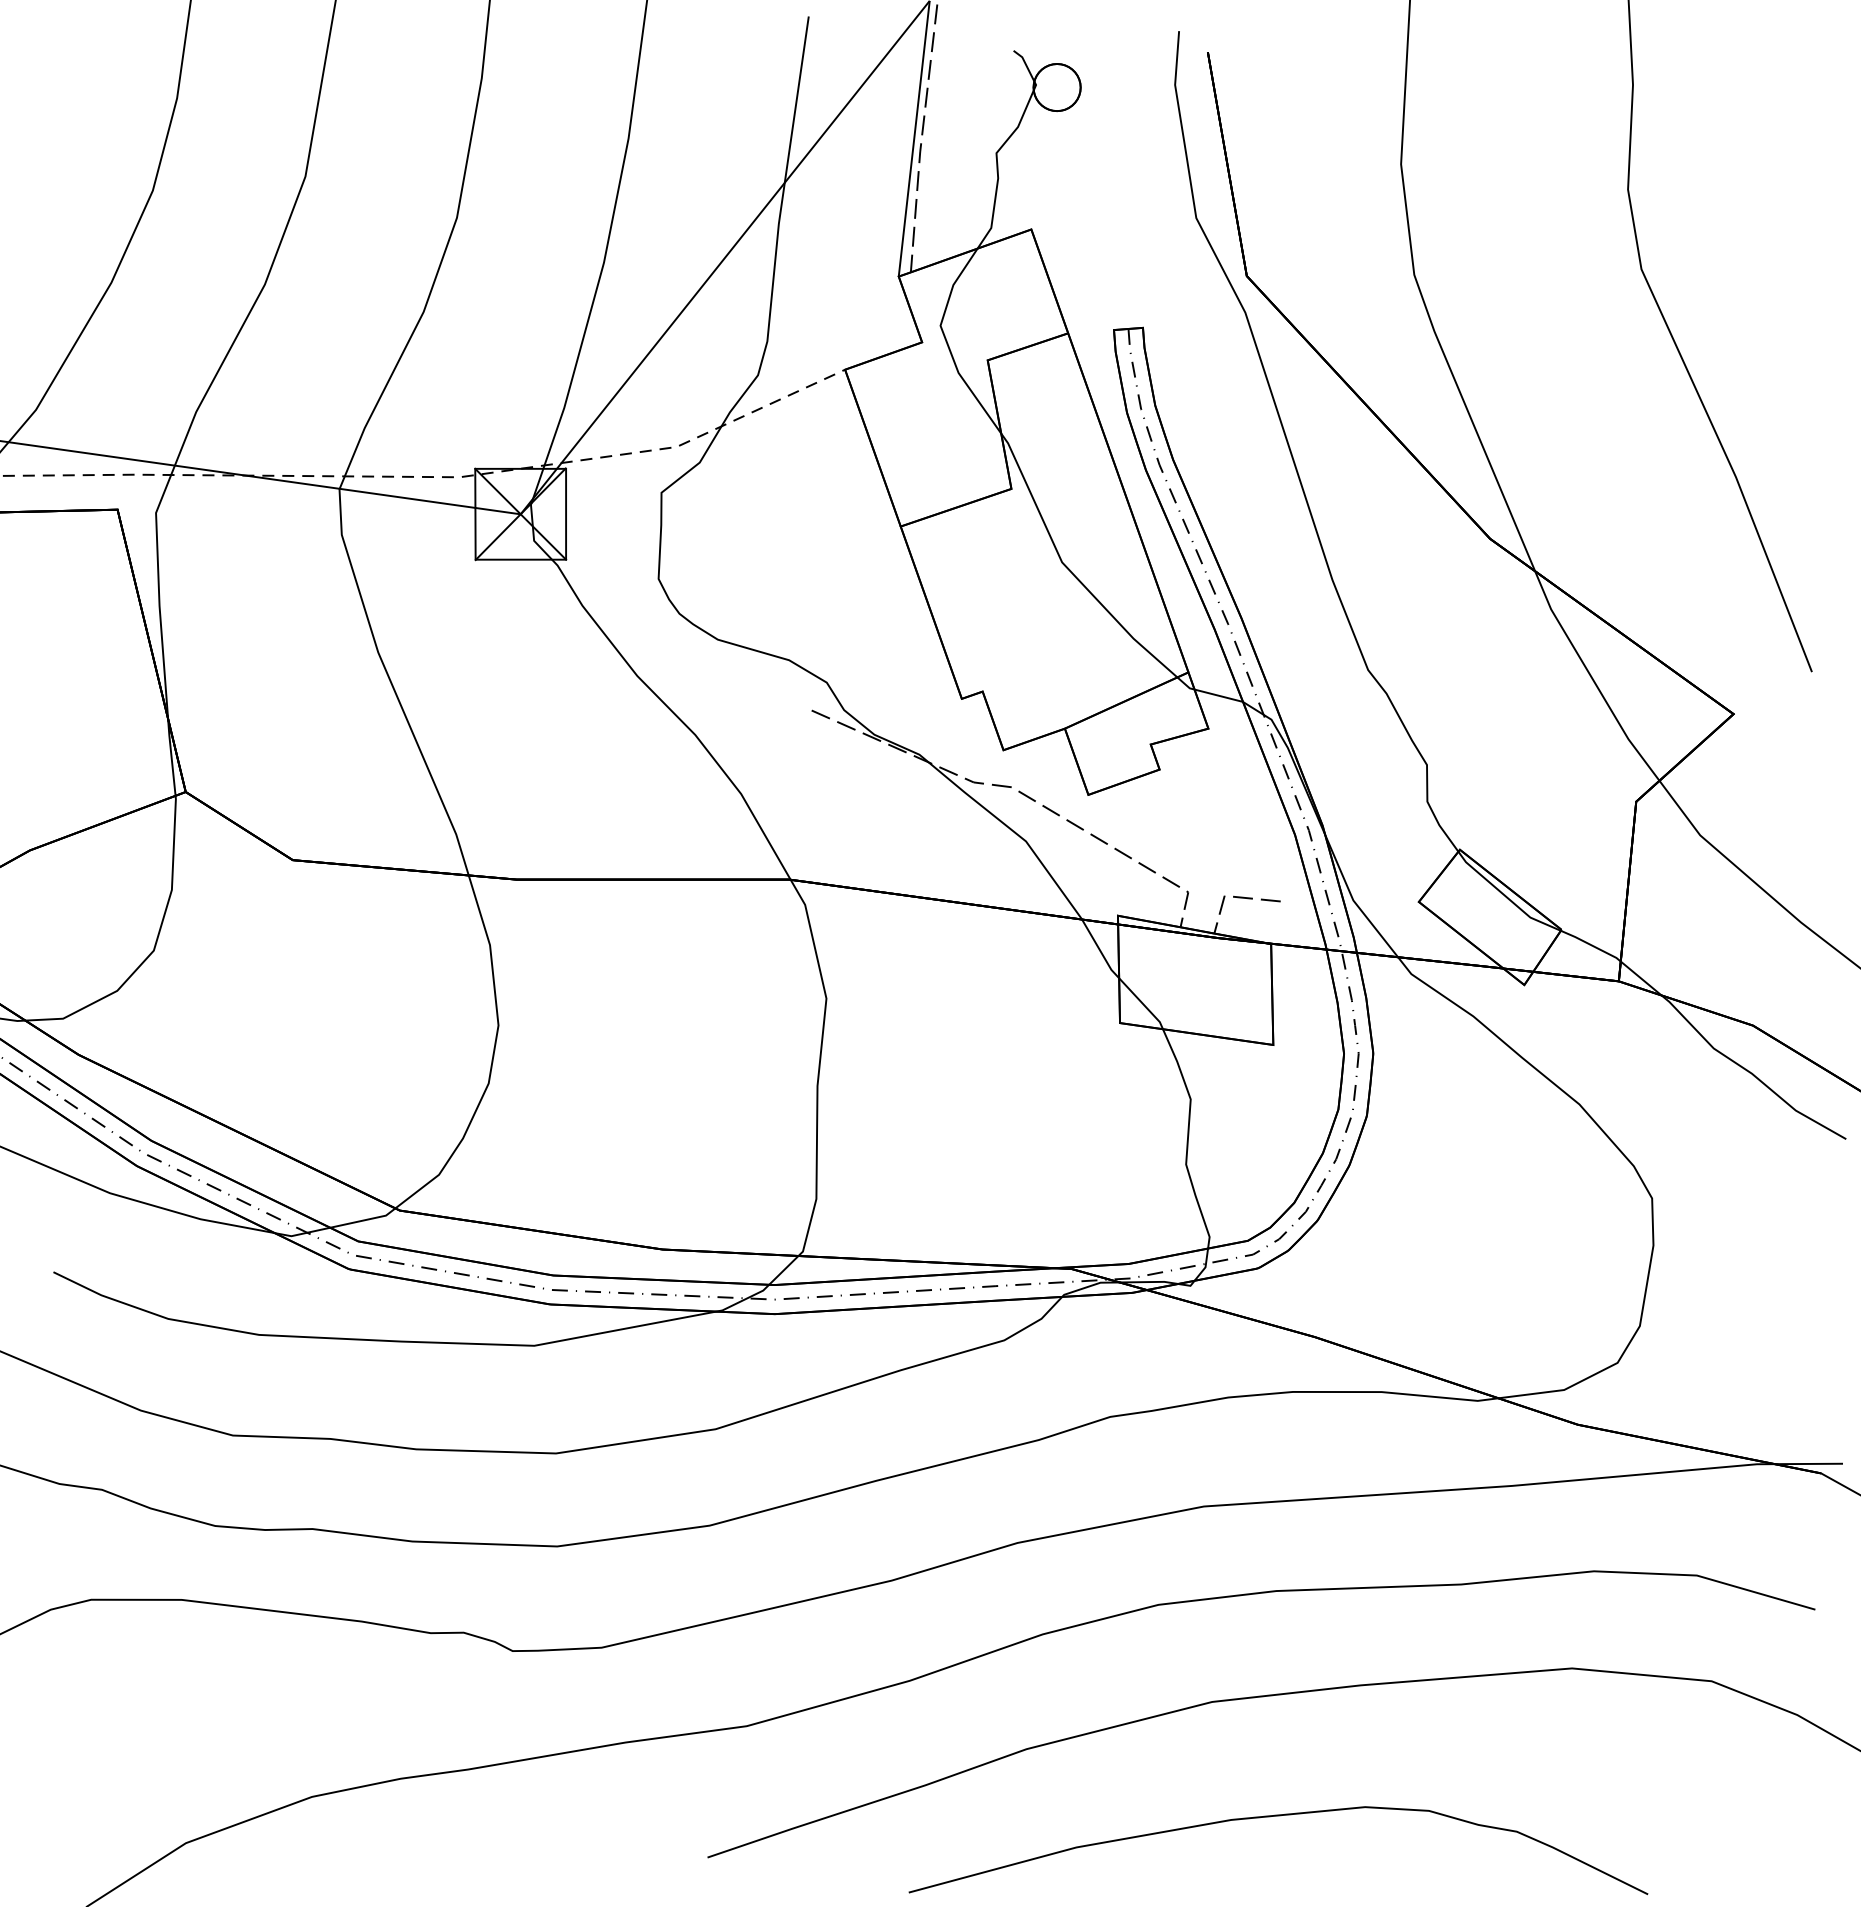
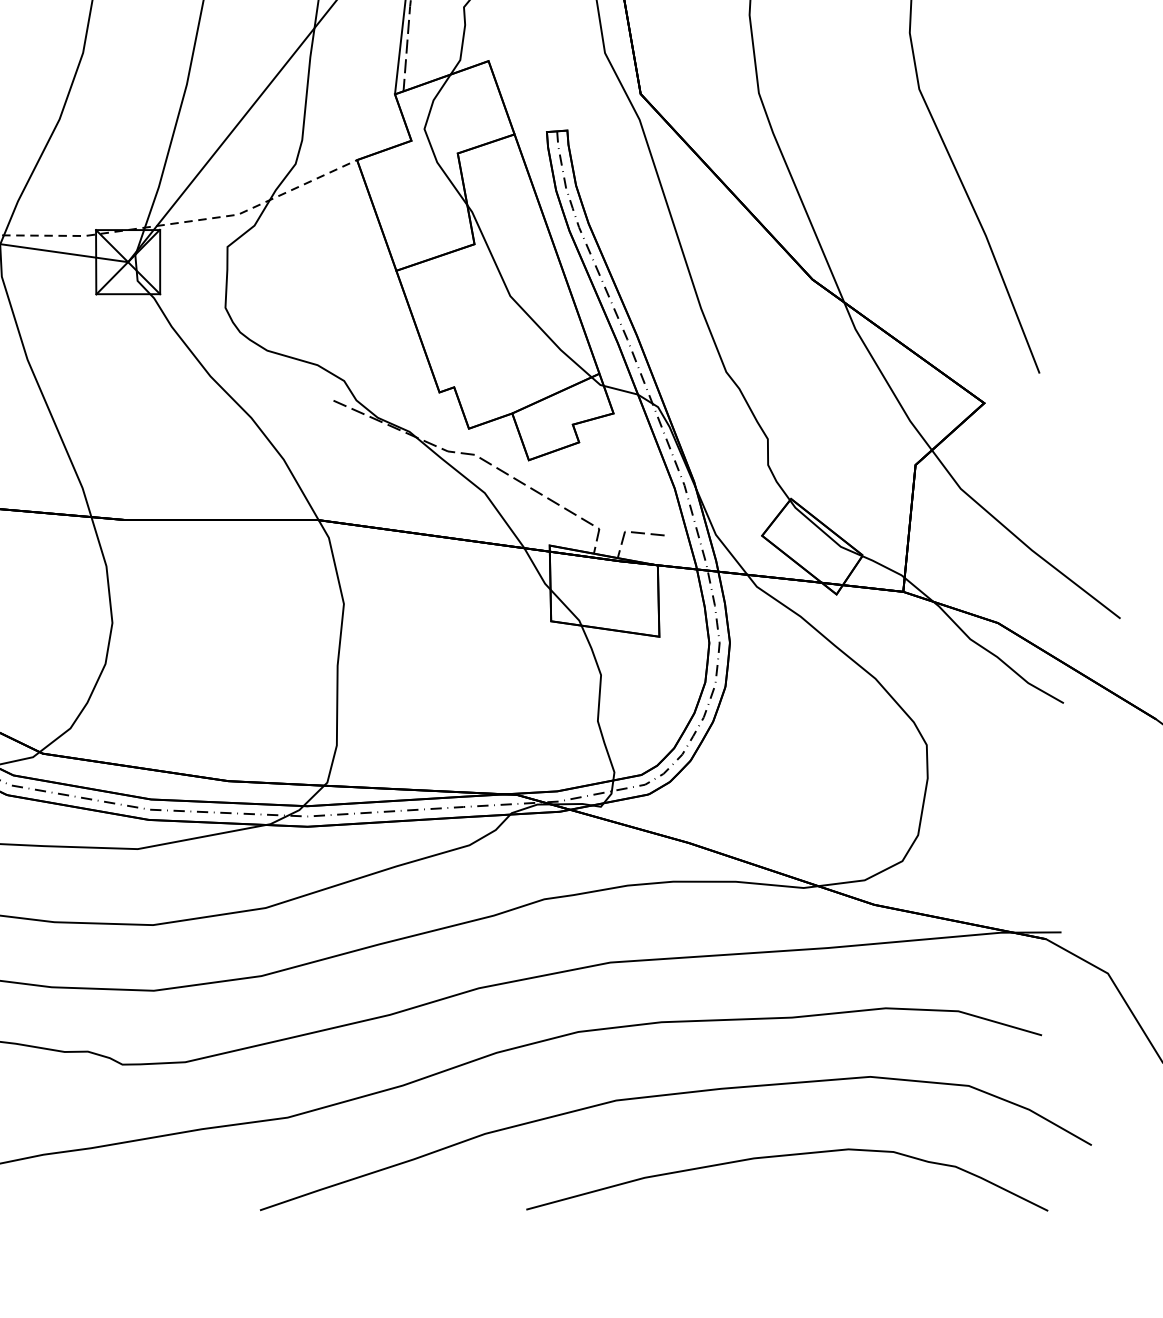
curve: (1270, 1817) -> (781, 1156), moved

